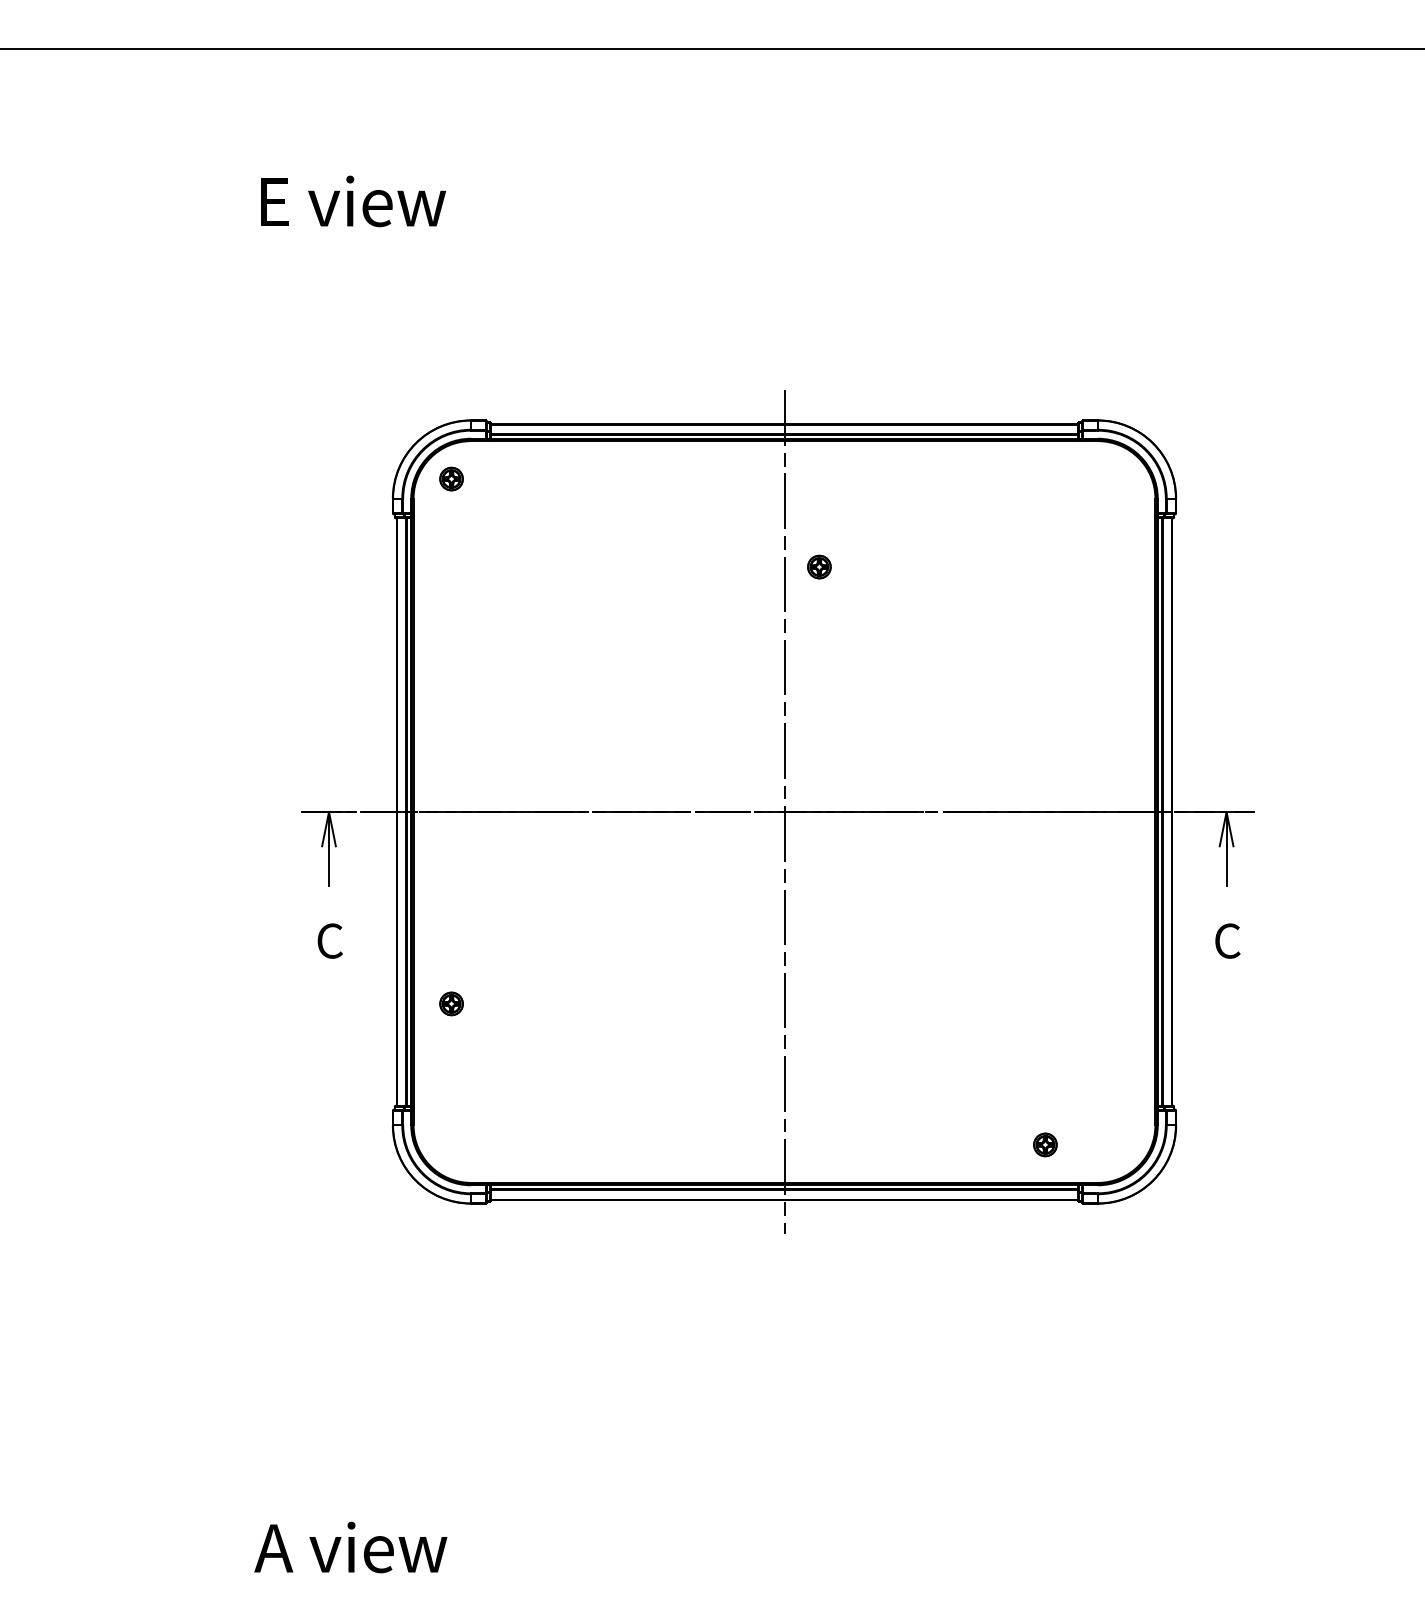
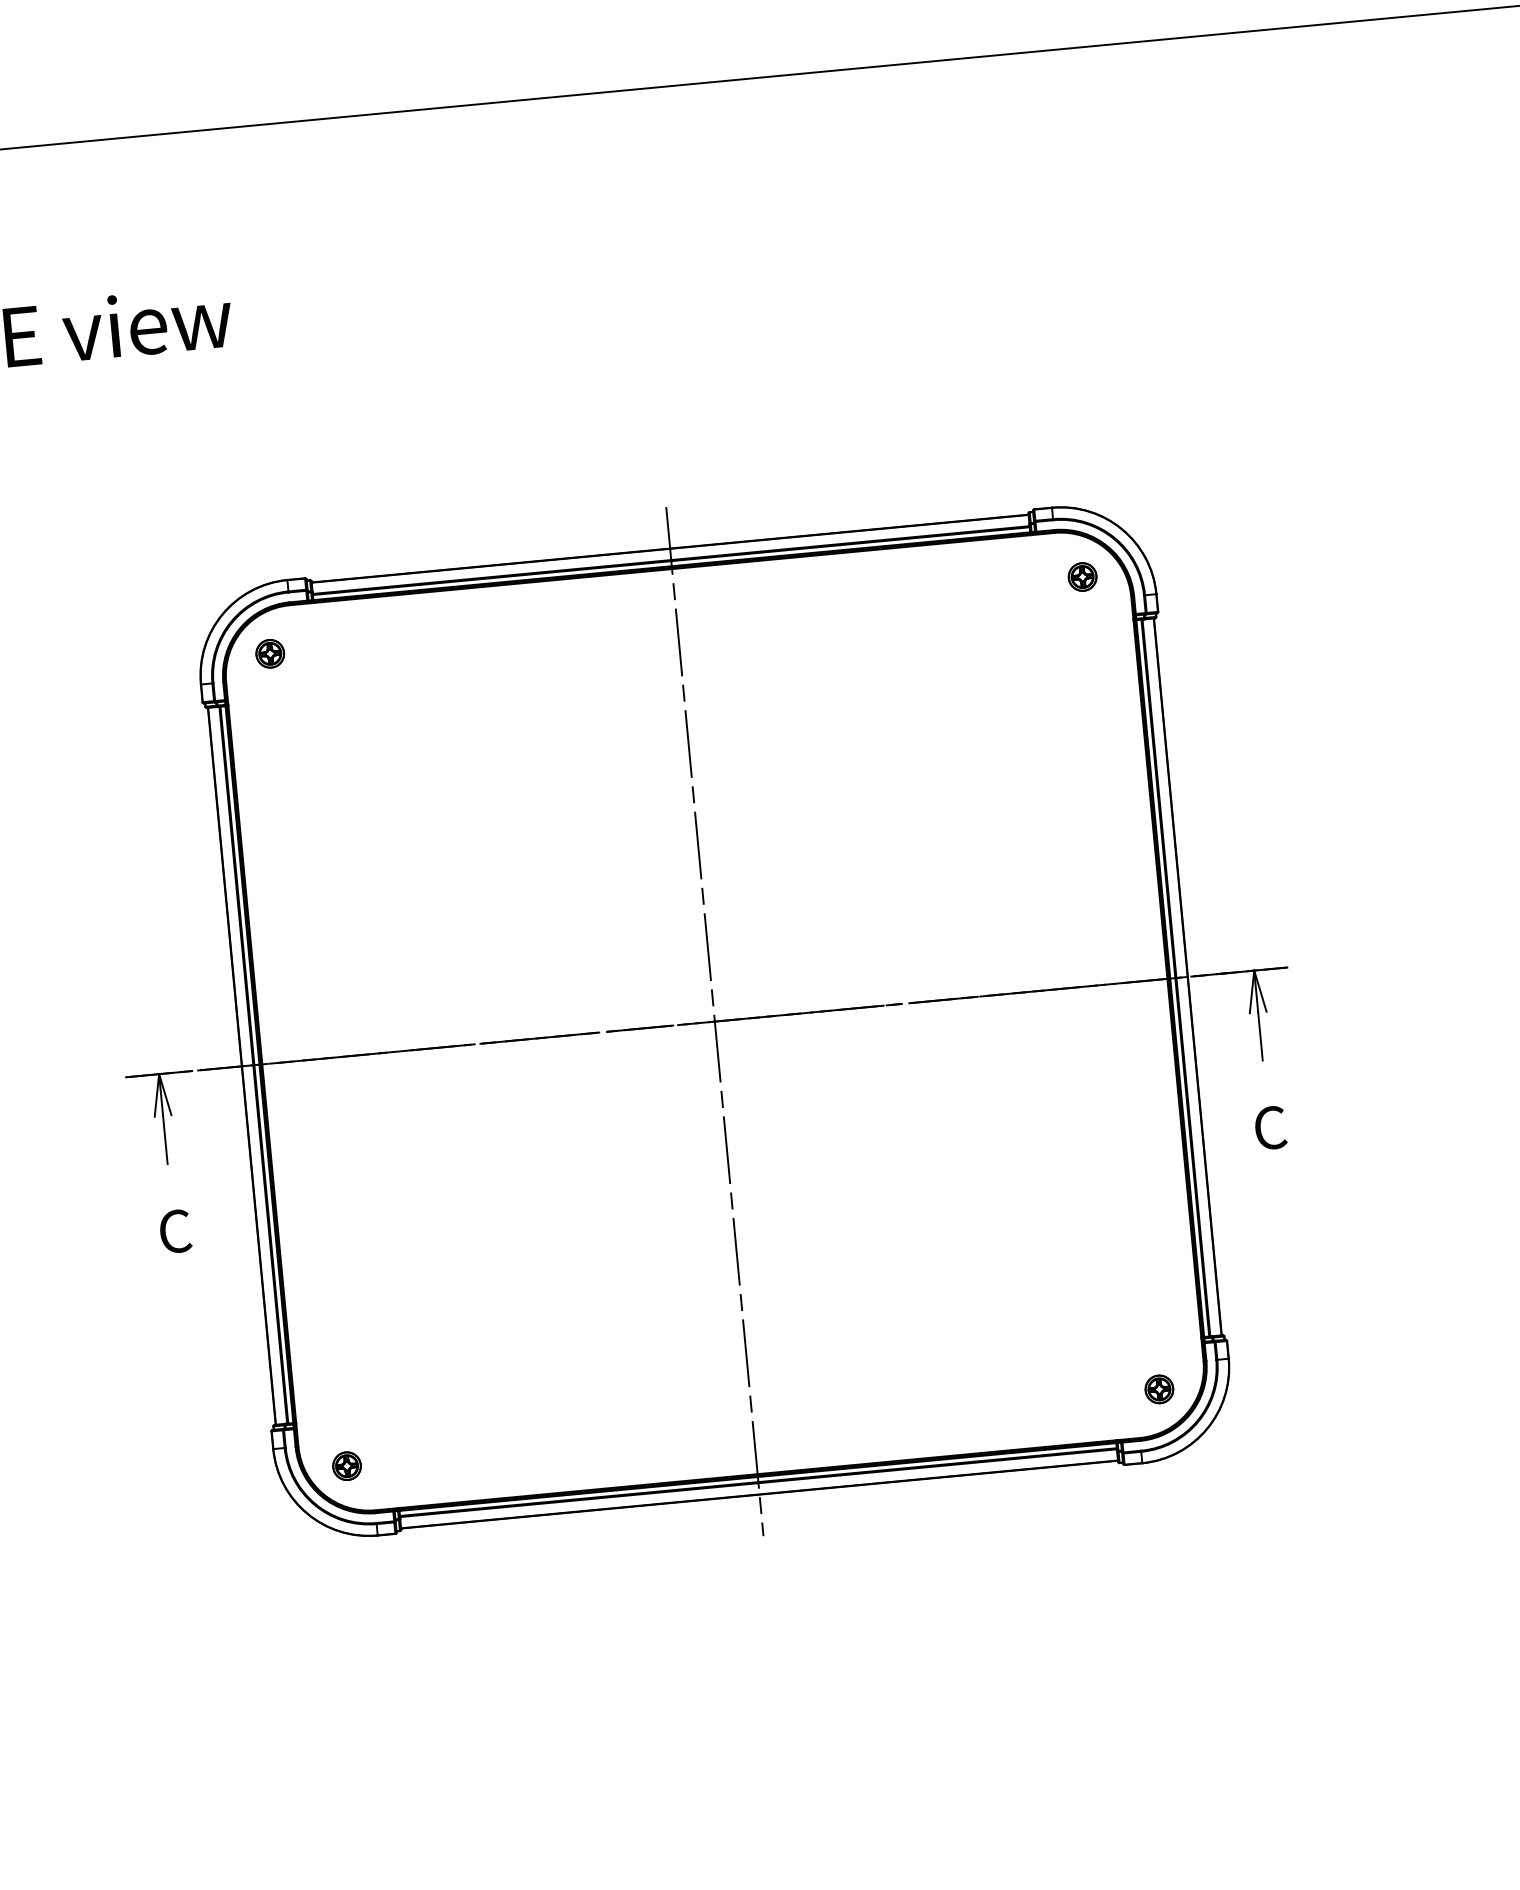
part: (819, 566) -> (1082, 576), moved
part: (451, 1003) -> (346, 1465), moved
part: (1045, 1144) -> (1159, 1388), moved

